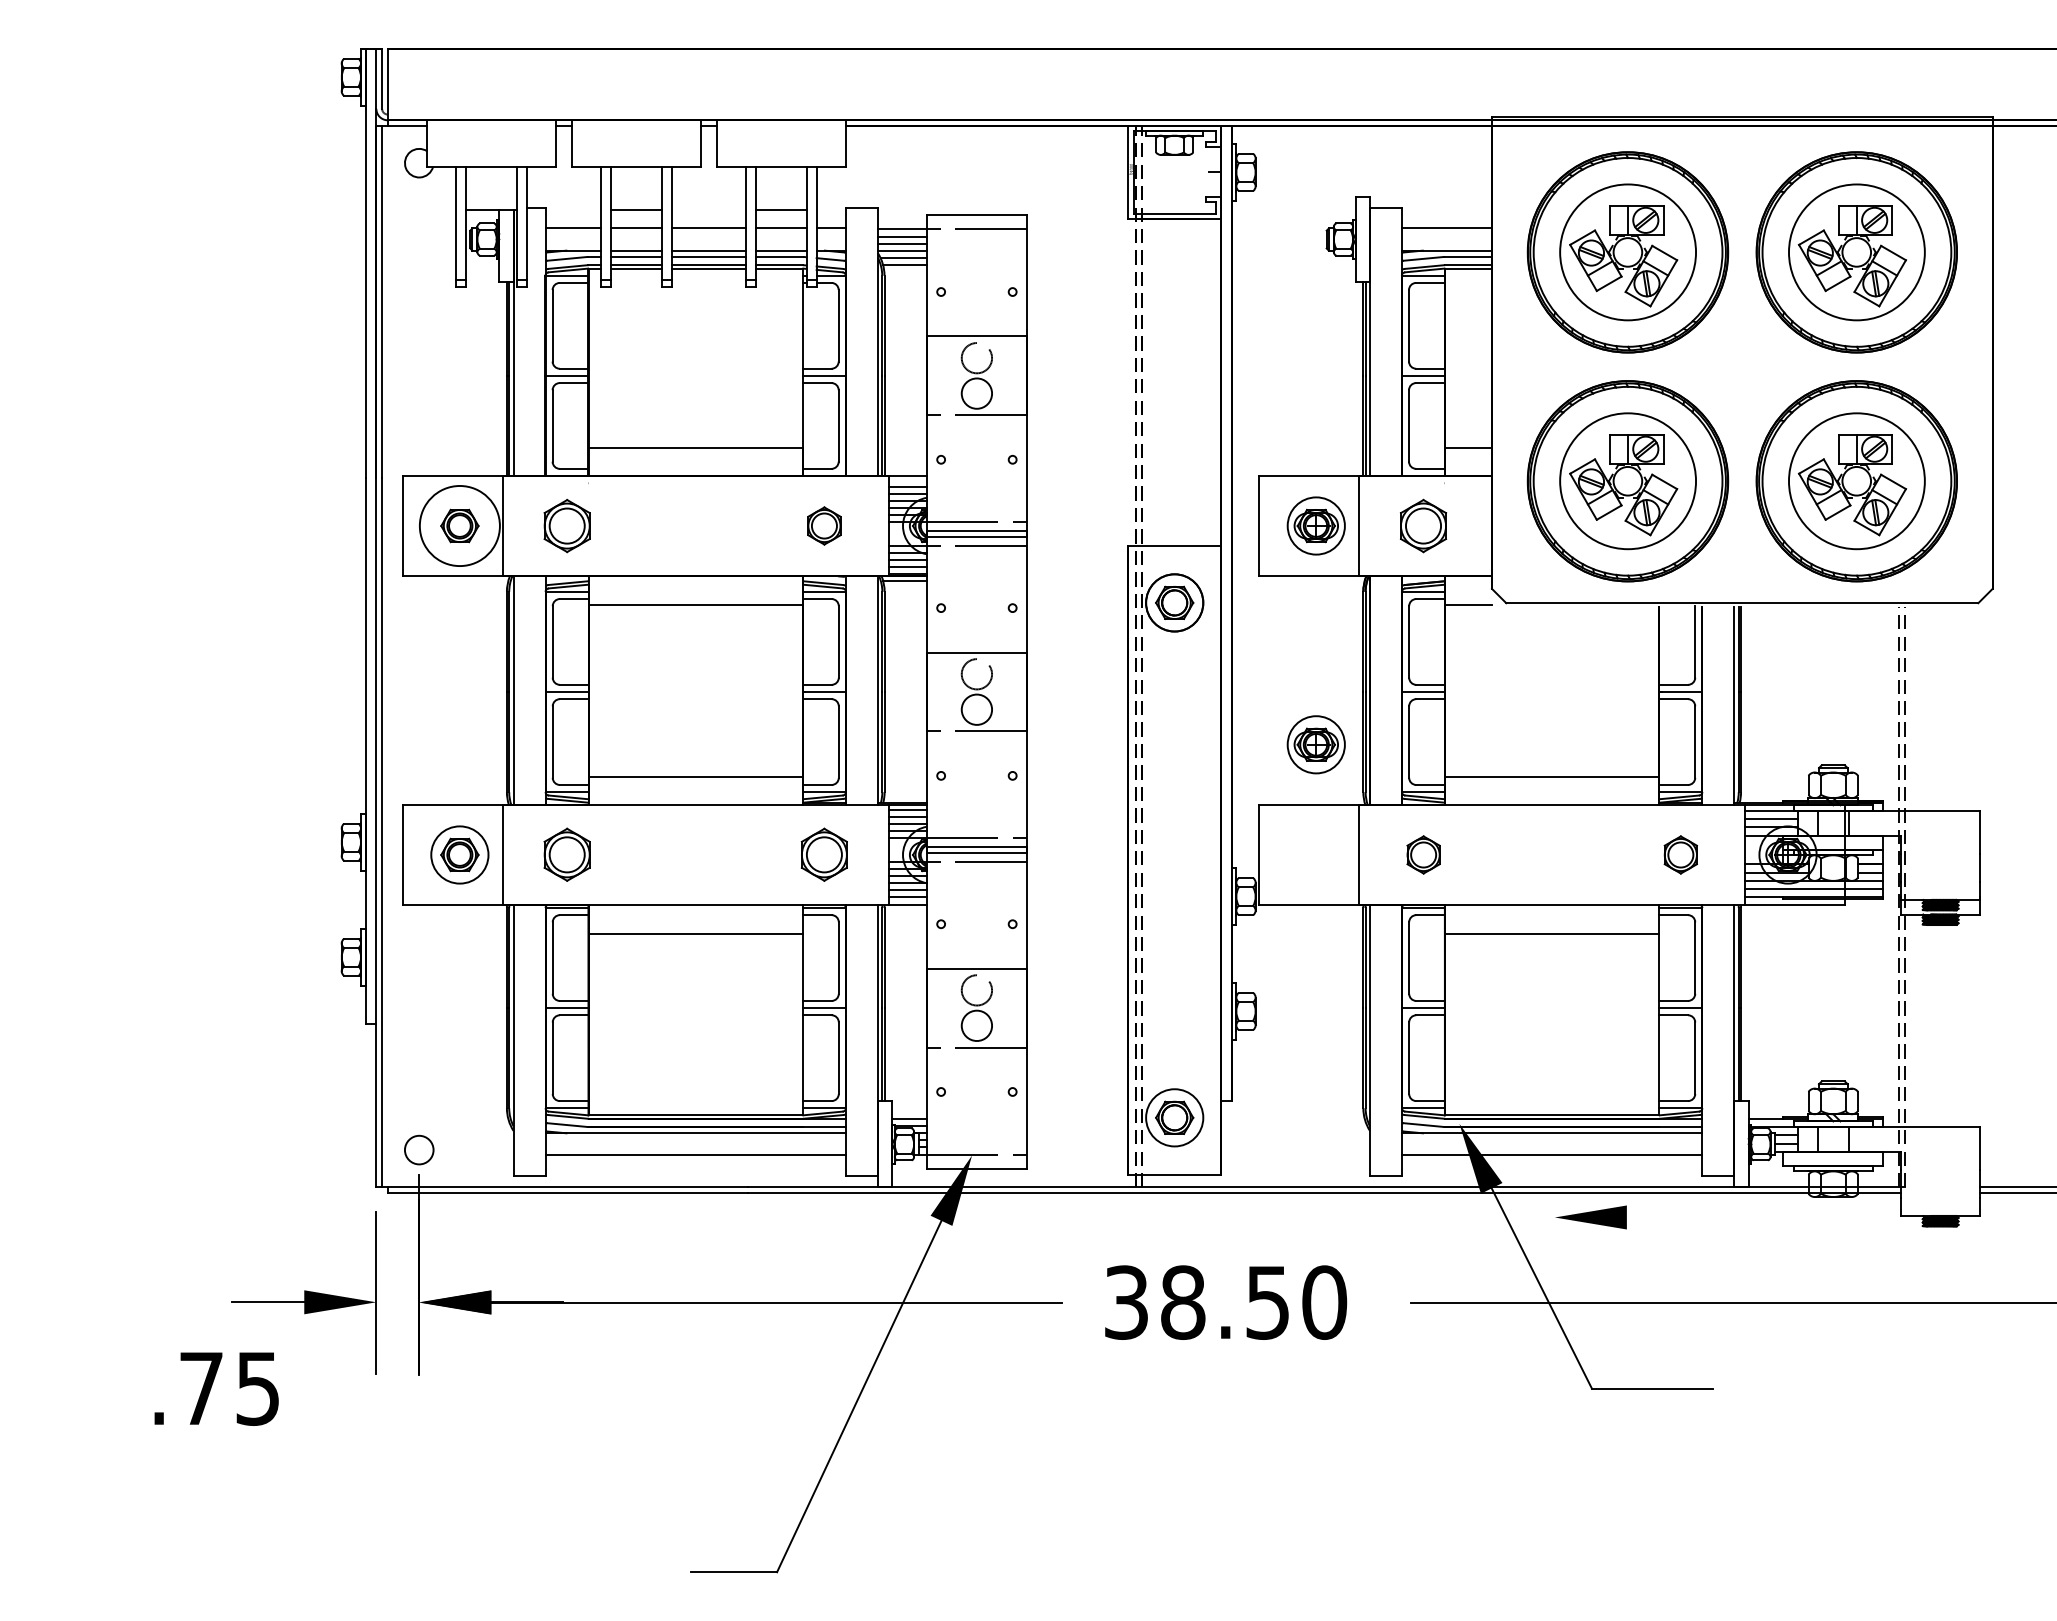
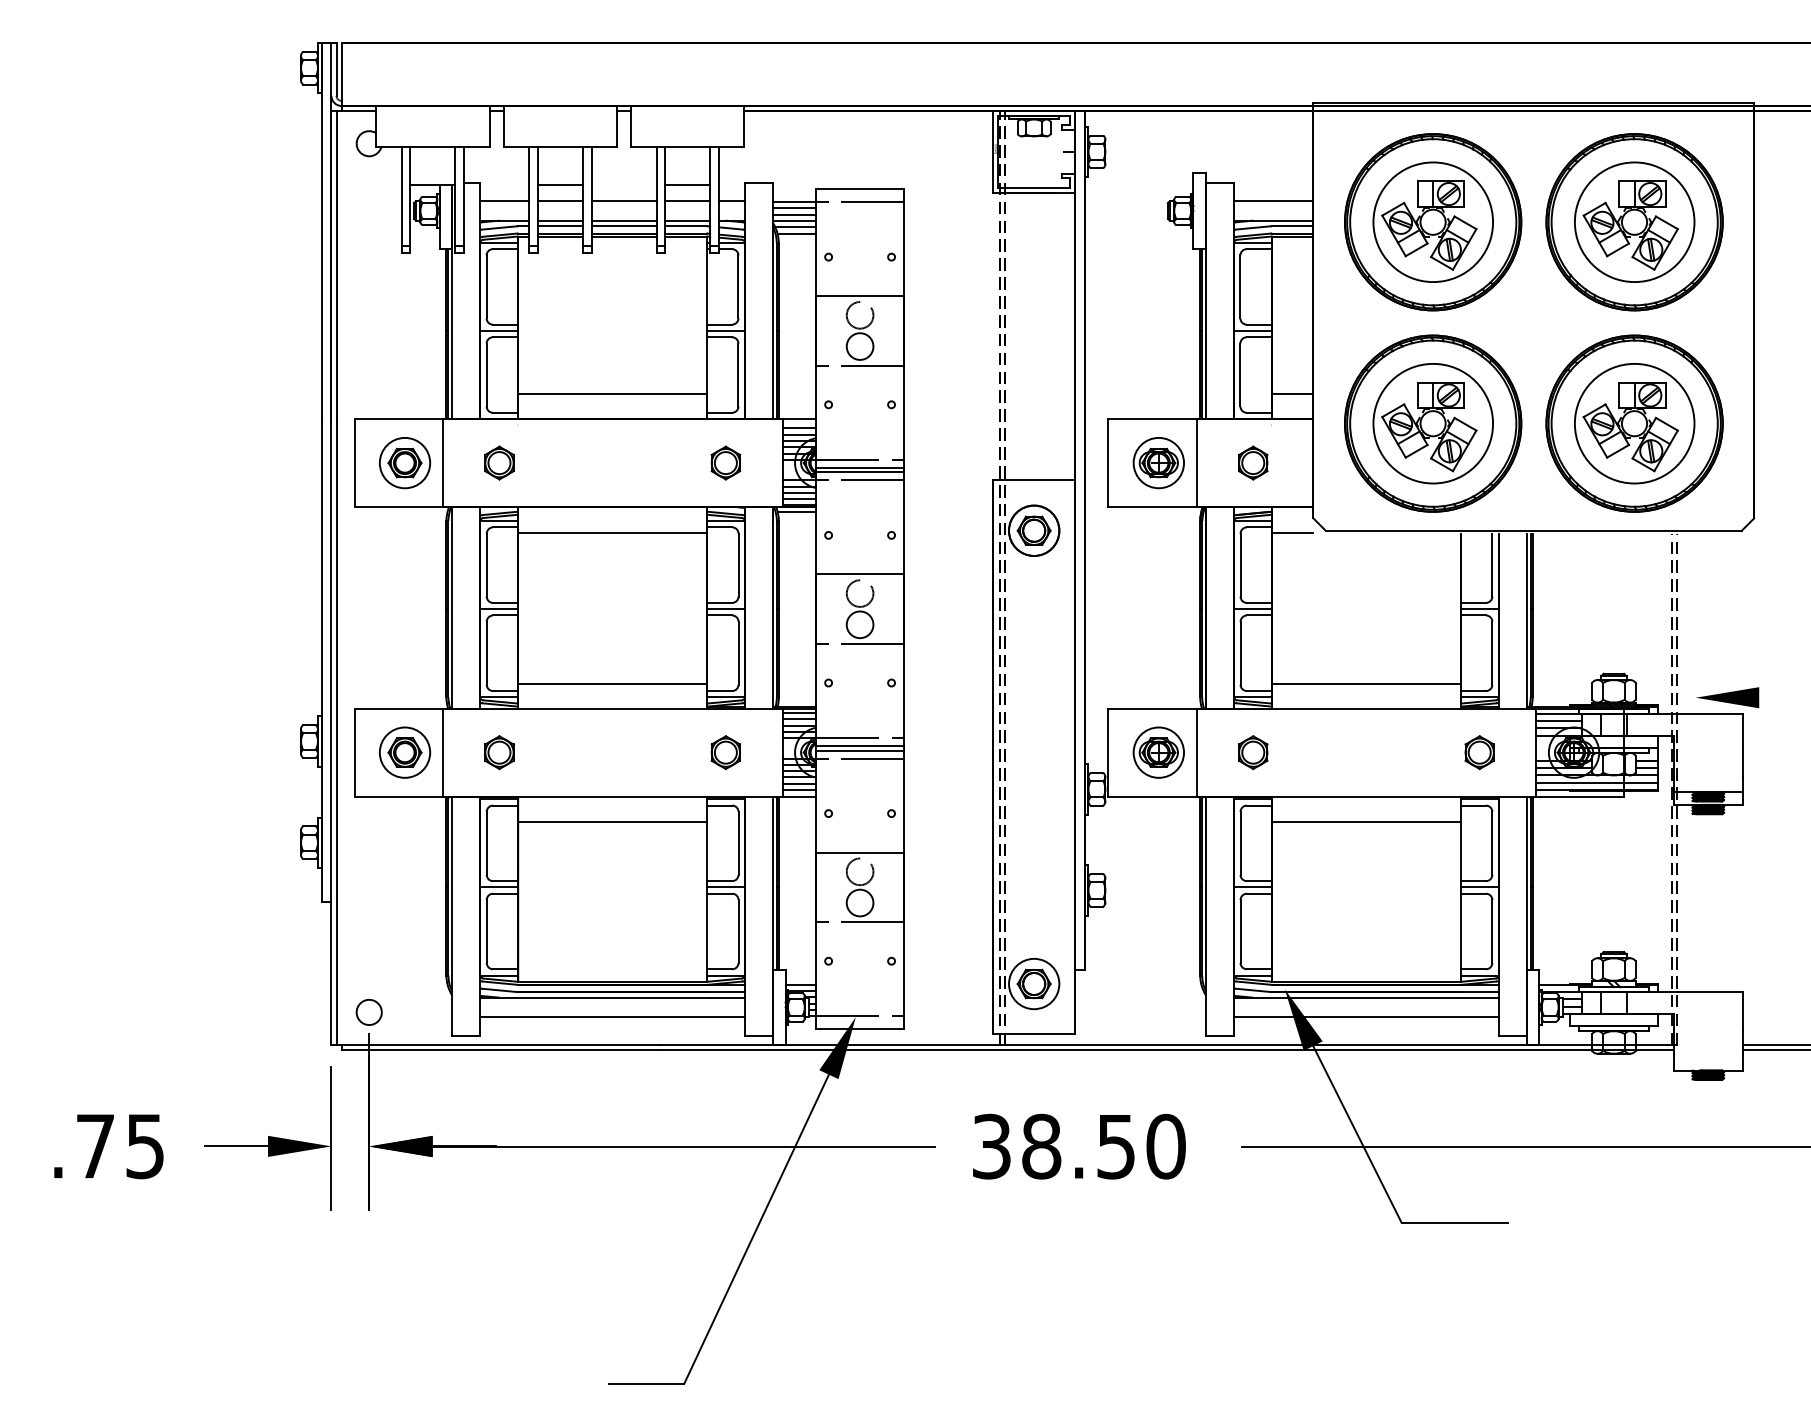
circle: (459, 525) -> (404, 462), size x0.71
part: (567, 525) -> (499, 462), size x0.71
part: (1423, 525) -> (1253, 462), size x0.71
part: (1315, 744) -> (1158, 752), moved
part: (567, 854) -> (499, 752), size x0.71
part: (824, 854) -> (725, 752), size x0.71
part: (1590, 1217) -> (1727, 697), moved
text: (216, 1388) -> (108, 1146), moved

